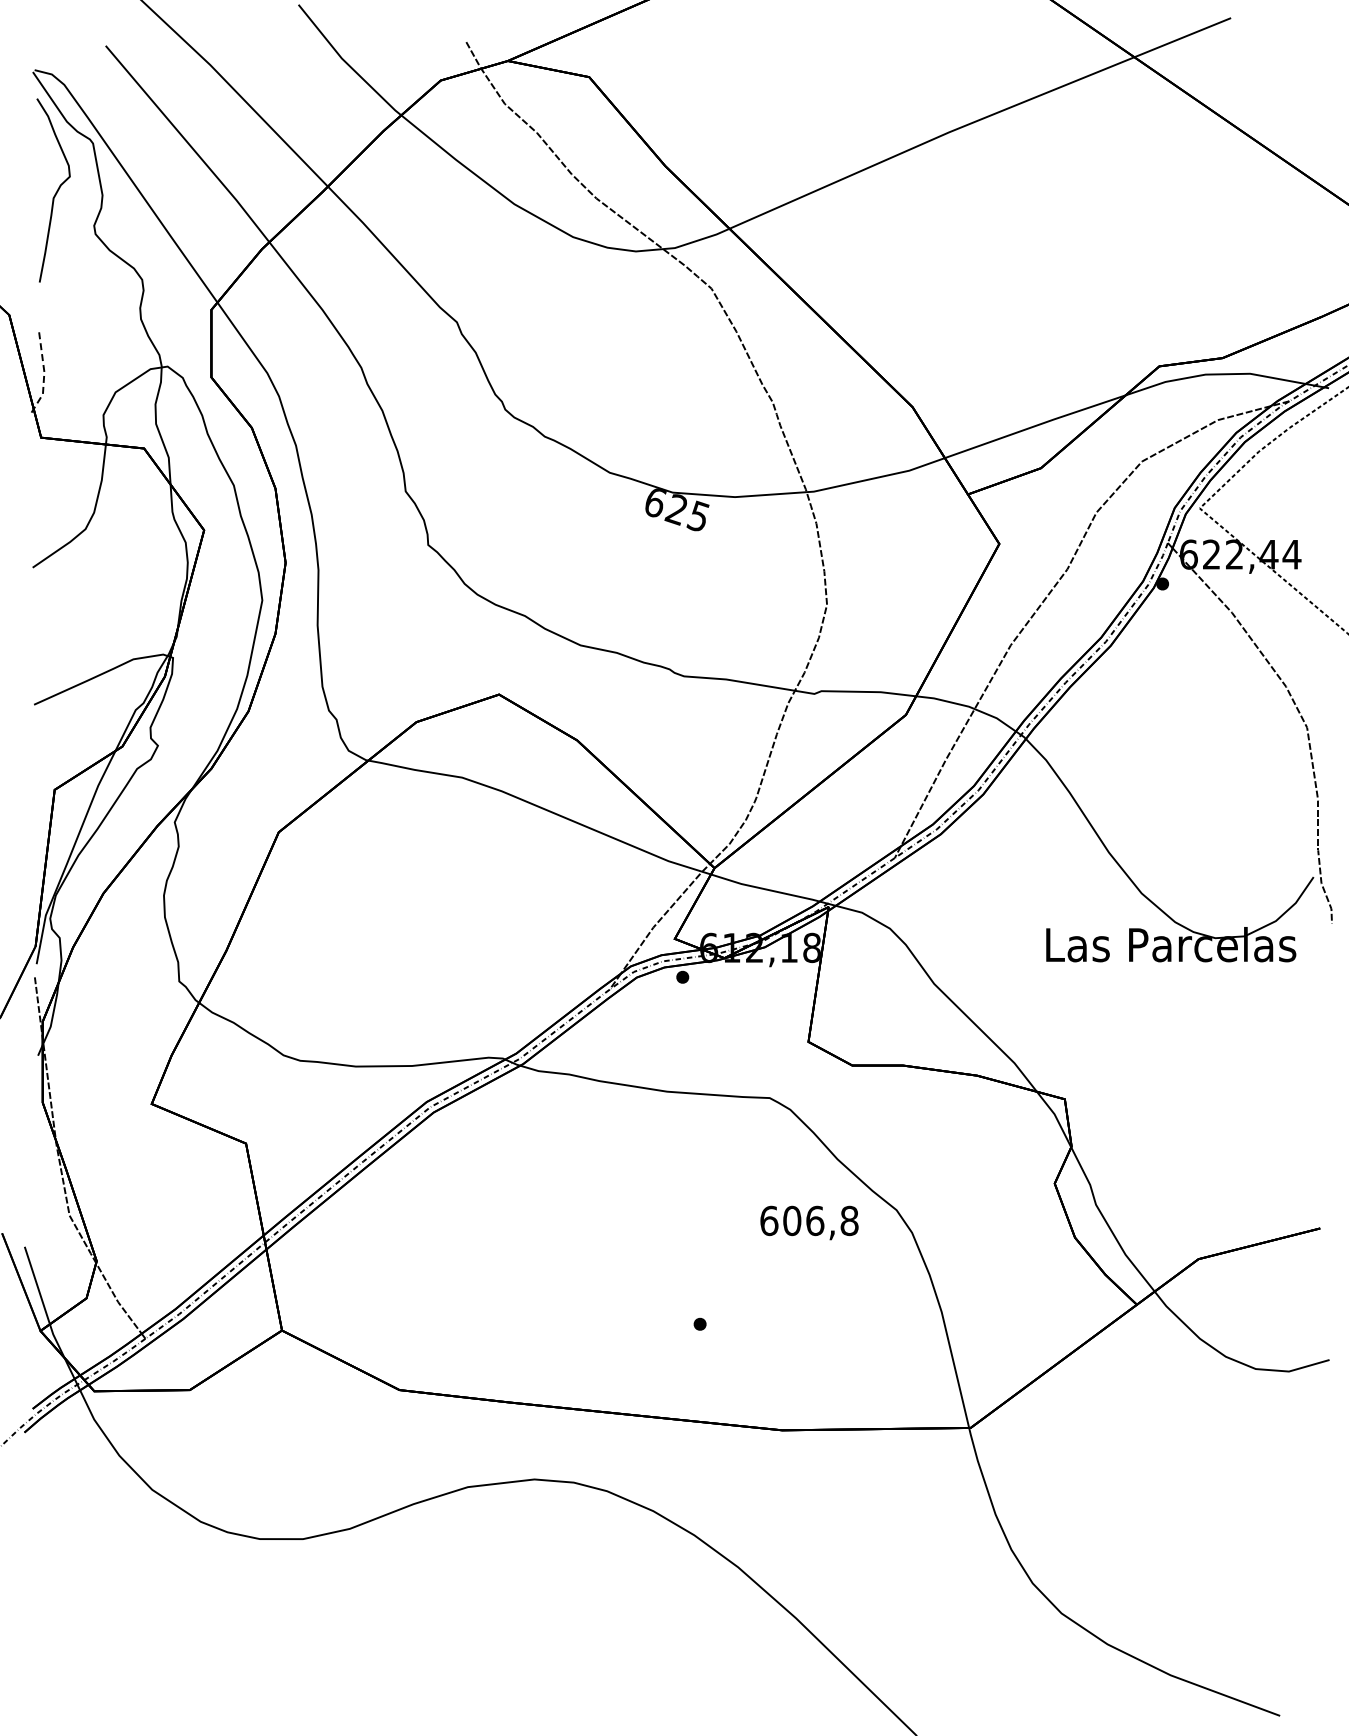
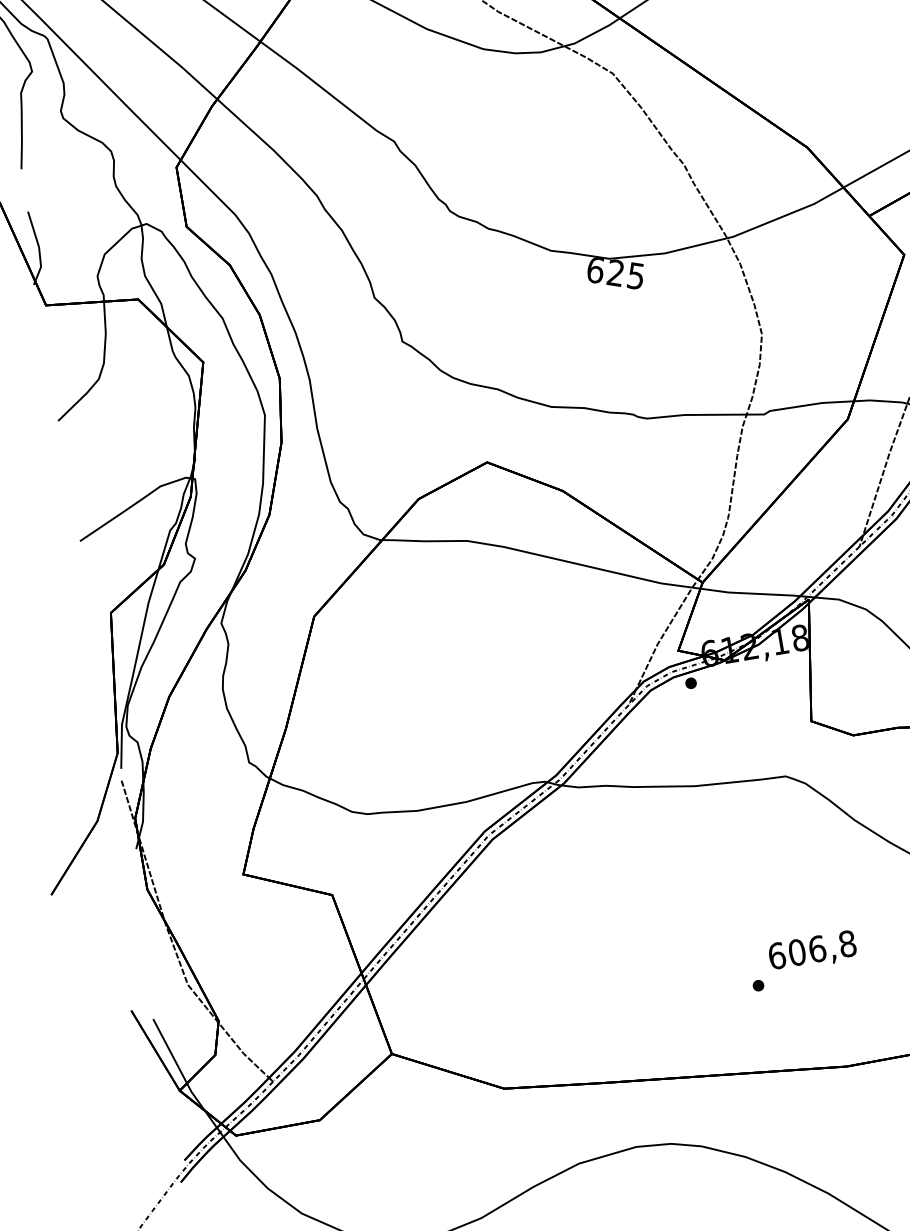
line: (44, 373) -> (39, 248), dashed -> solid
text: (809, 1222) -> (812, 951), moved

